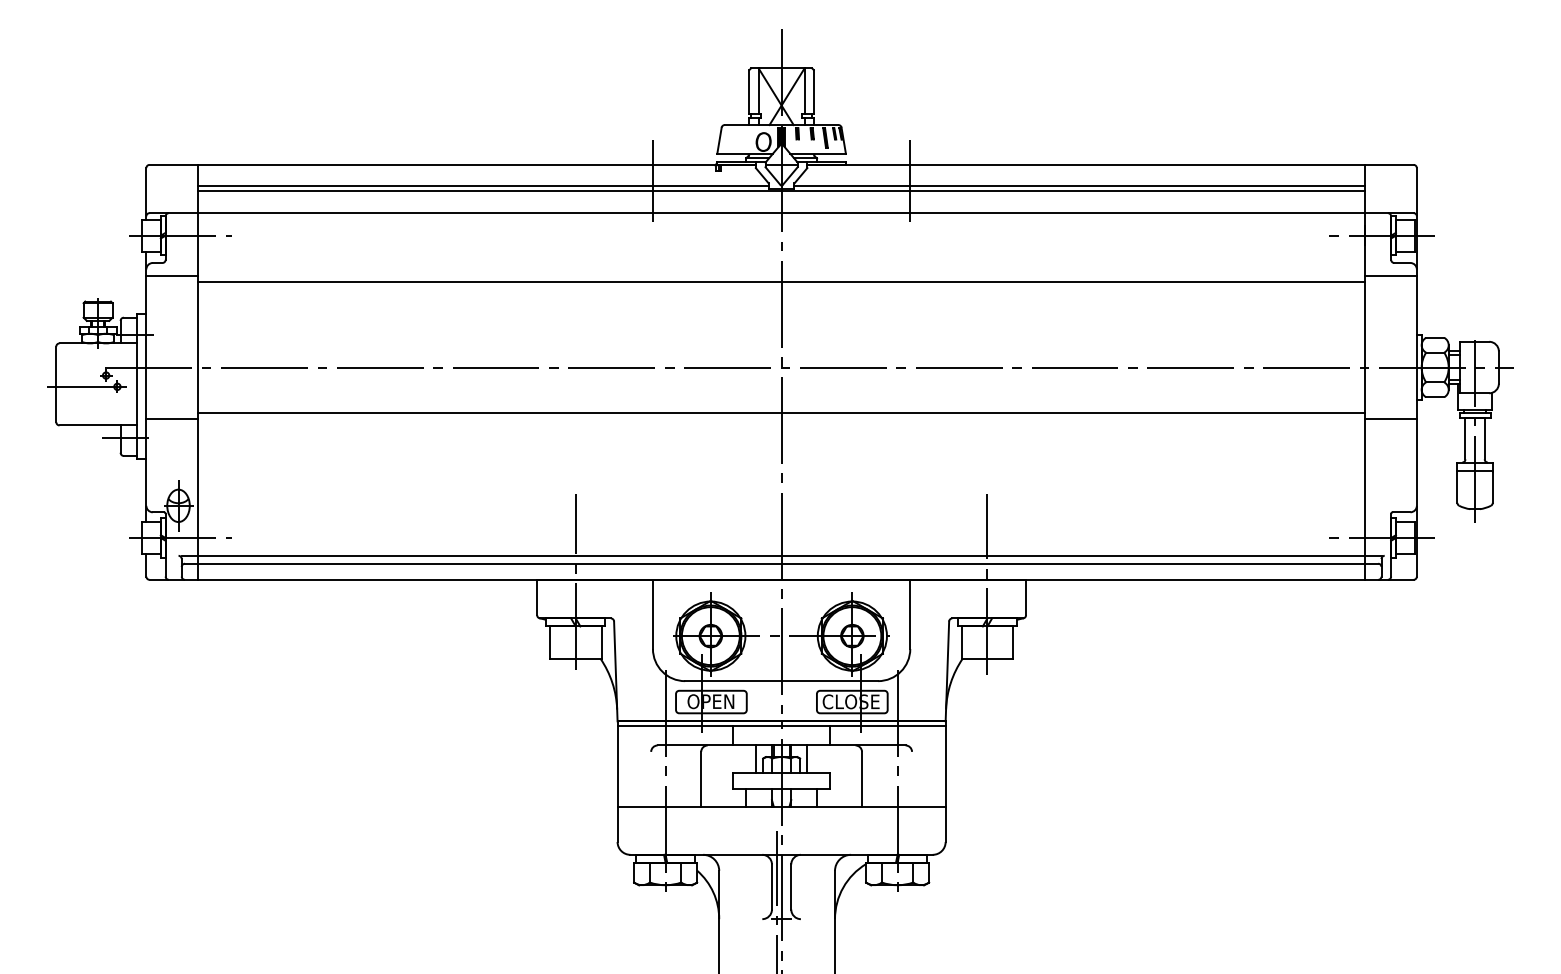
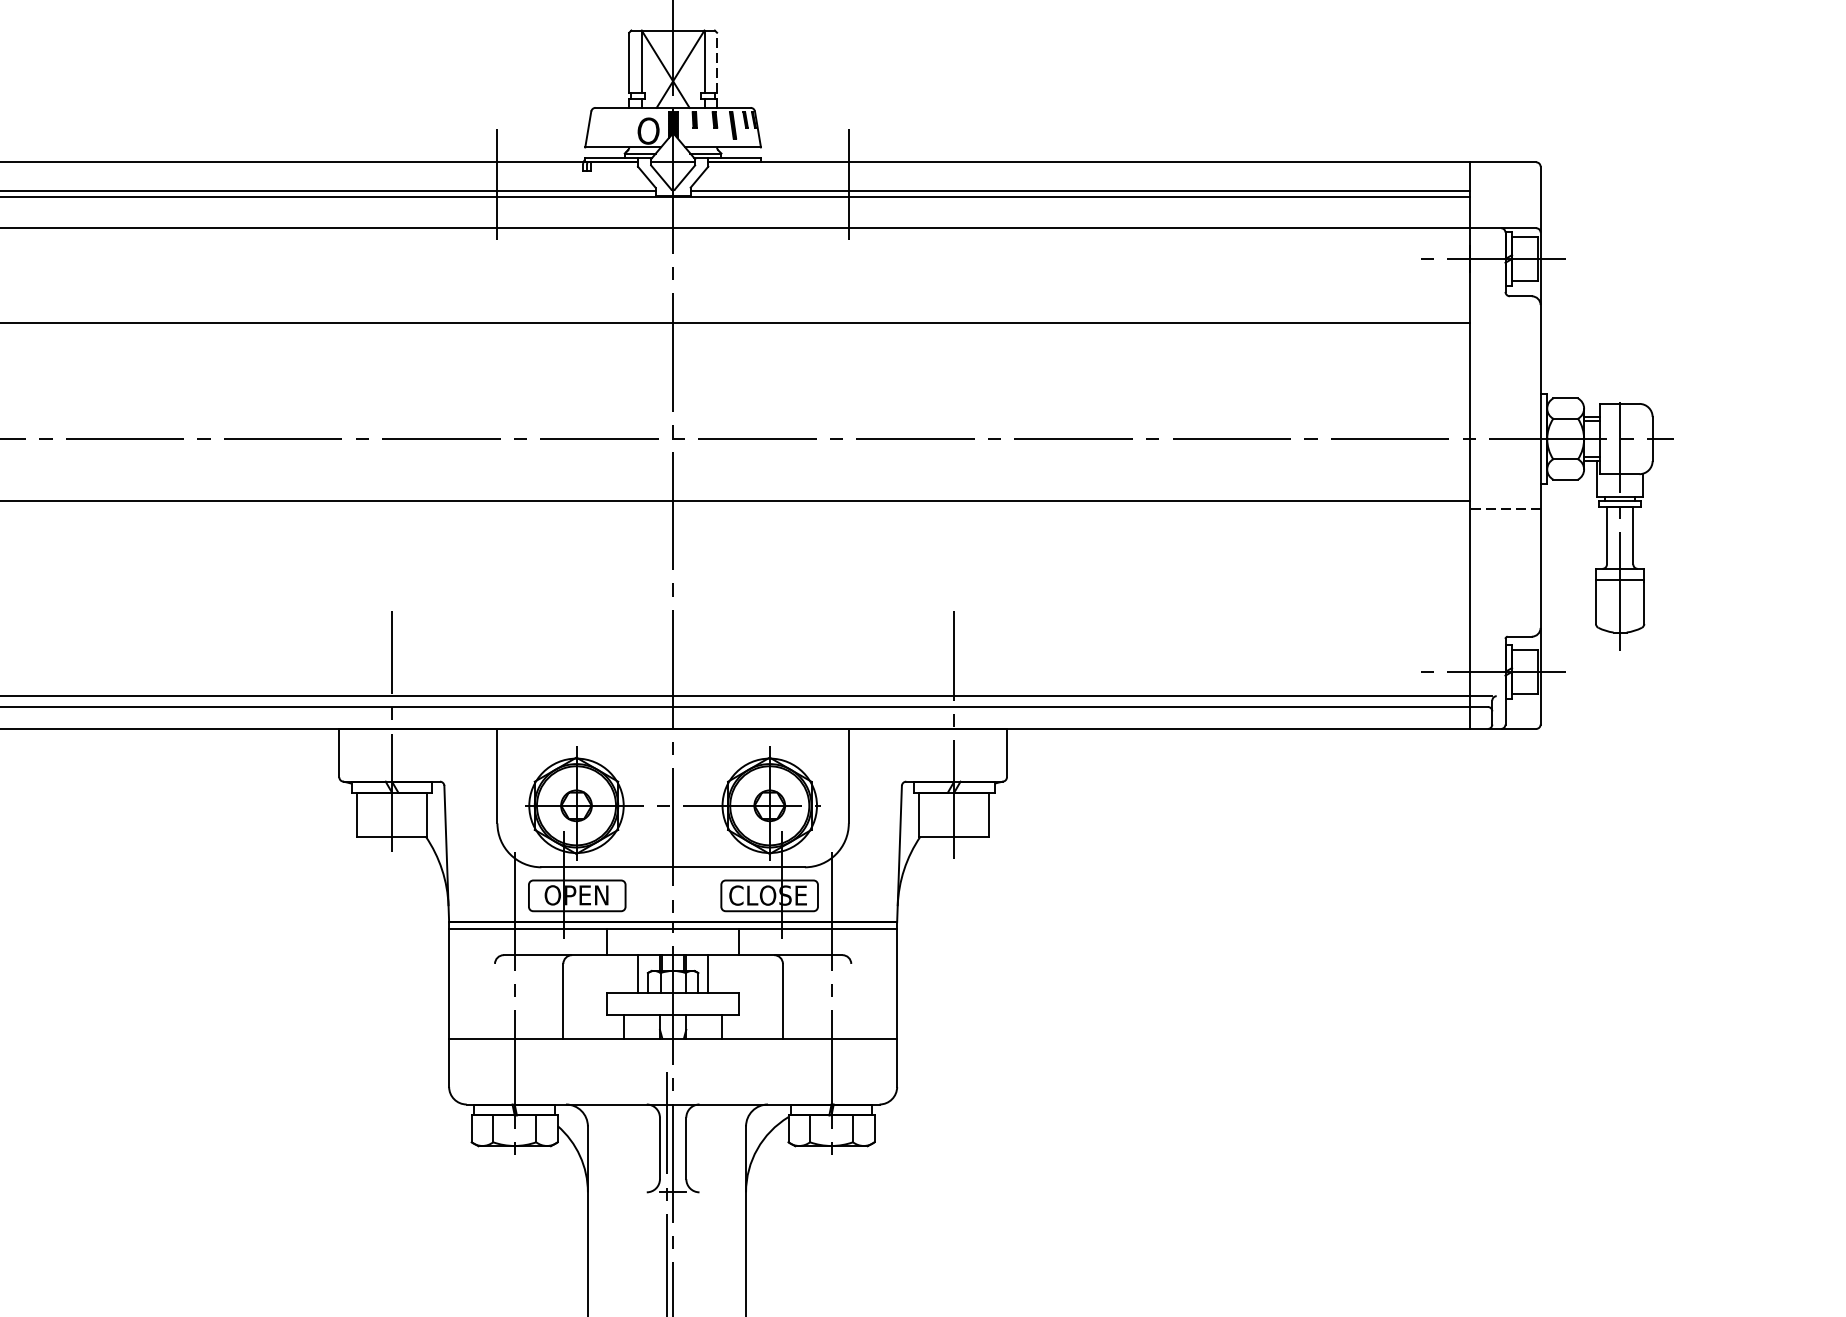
line: (813, 91) -> (716, 62), solid -> dashed
line: (1390, 276) -> (1504, 314), removed
line: (1391, 418) -> (1505, 508), solid -> dashed

